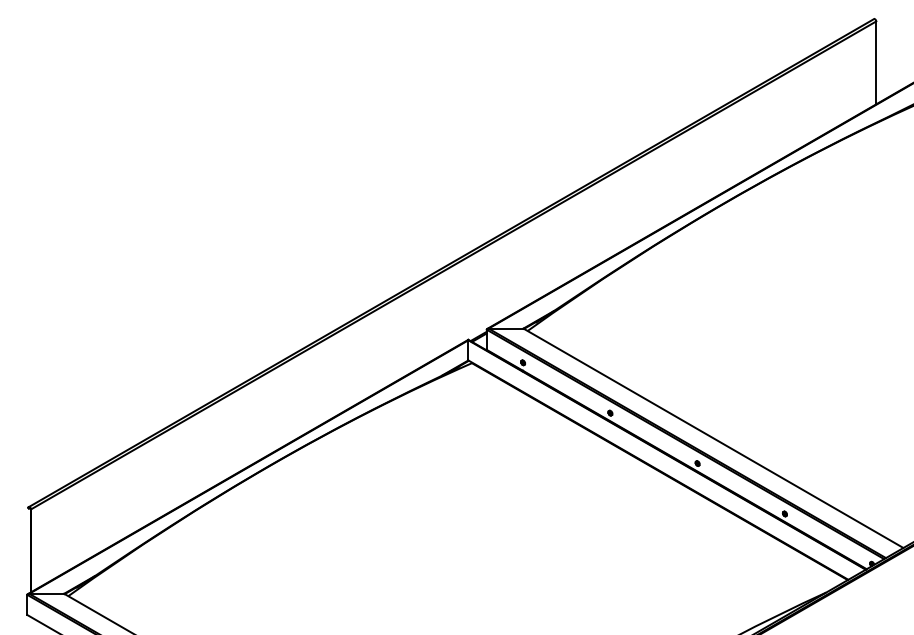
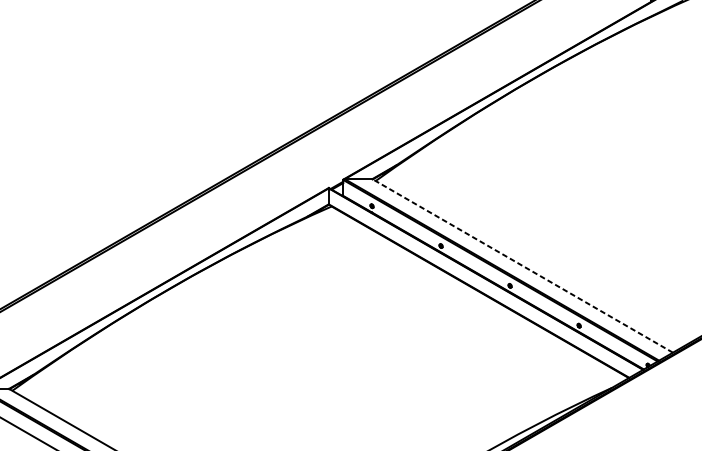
line: (713, 438) -> (522, 266), solid -> dashed

